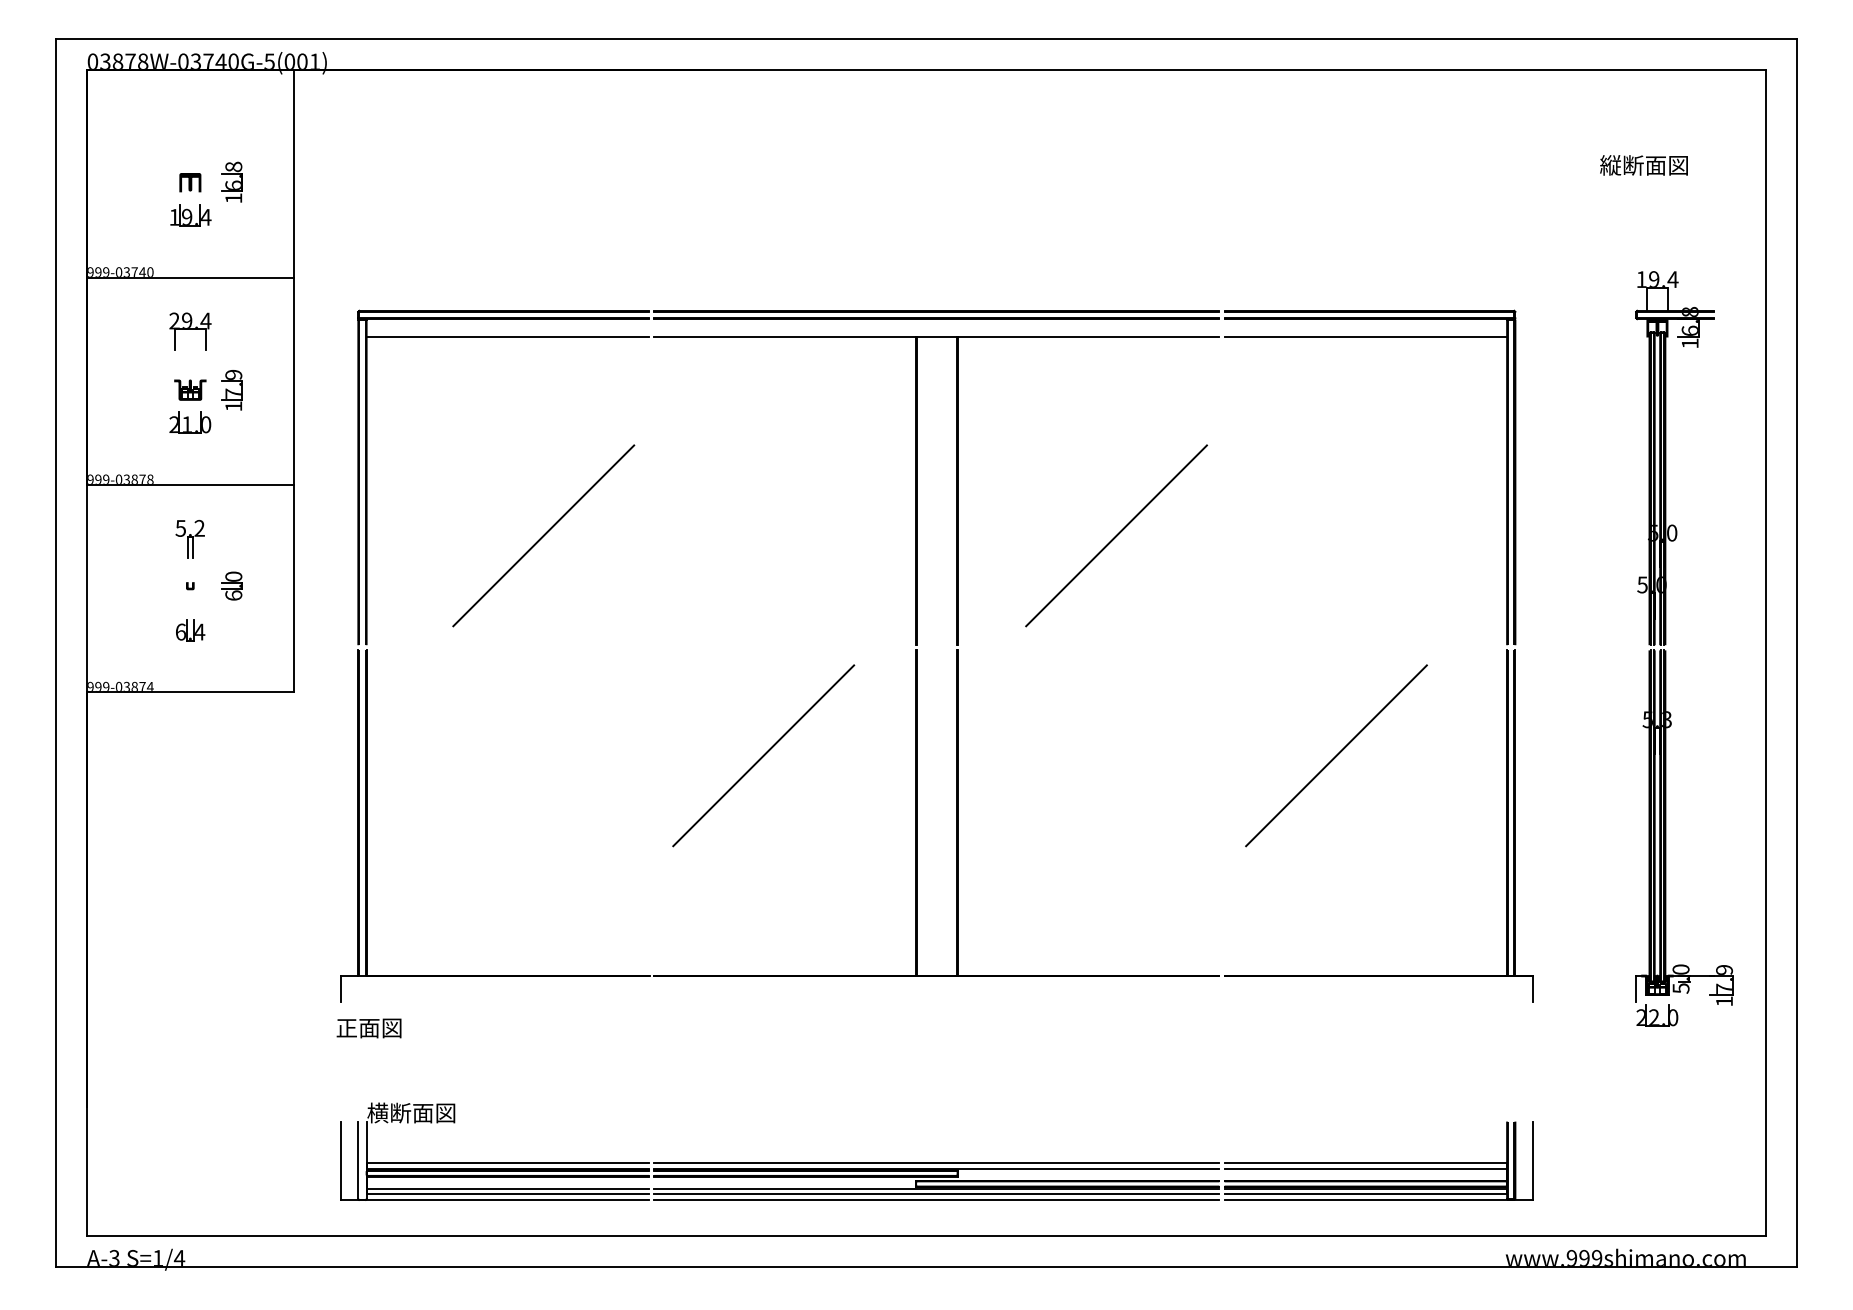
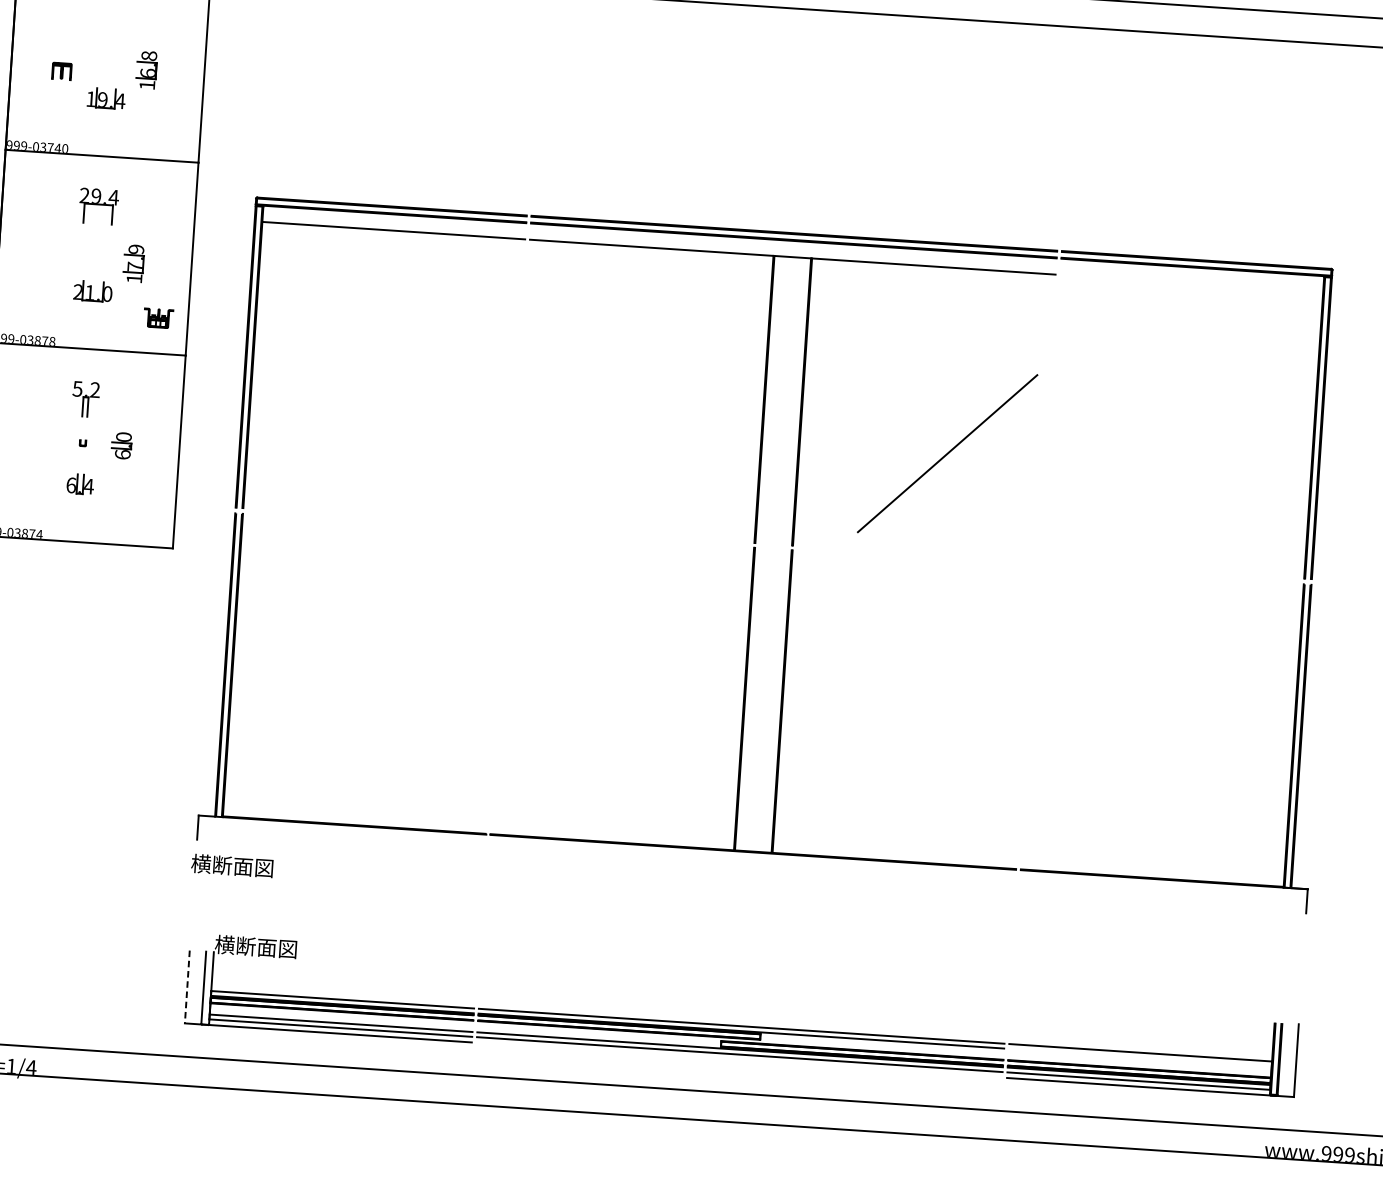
part: (190, 182) -> (62, 71), moved
line: (1365, 336) -> (1191, 283), removed
part: (190, 389) -> (158, 317), moved
line: (543, 535) -> (414, 417), removed
line: (763, 755) -> (605, 636), removed
line: (1336, 755) -> (1138, 671), removed
text: (380, 1027) -> (232, 865), 正面図 -> 横断面図
line: (340, 1161) -> (187, 987), solid -> dashed
line: (1365, 1168) -> (1140, 1057), removed
line: (936, 1199) -> (739, 1059), removed

